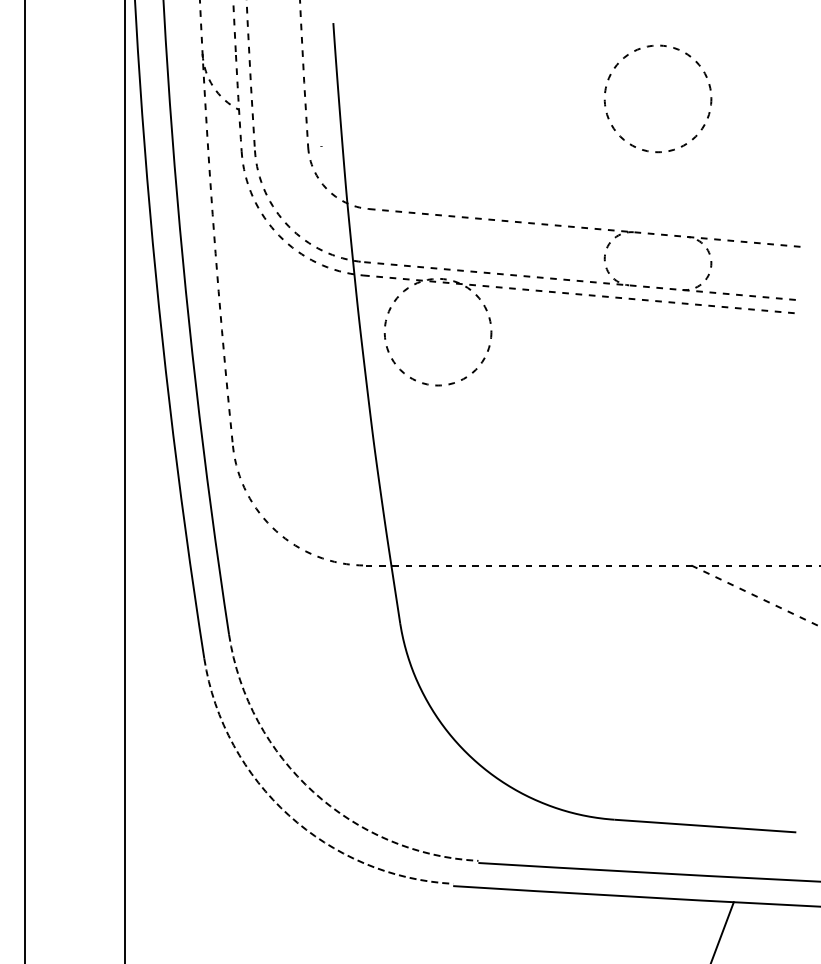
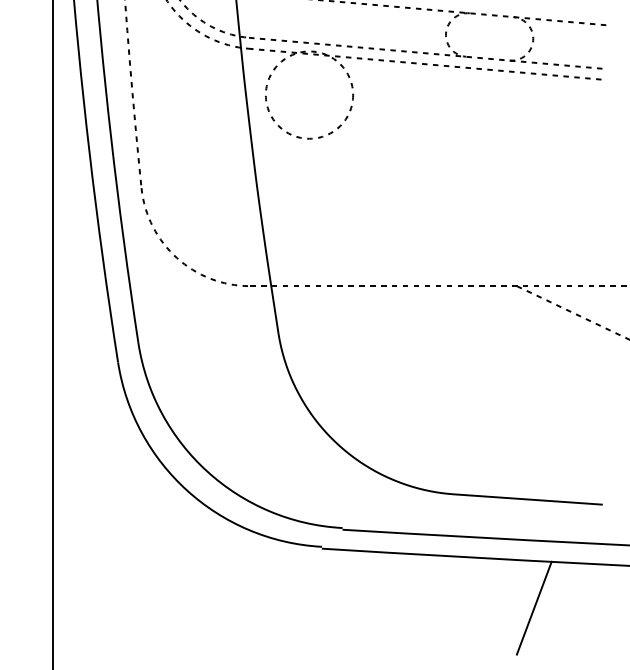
arc: (313, 792) -> (207, 472), dashed -> solid
arc: (288, 815) -> (187, 490), dashed -> solid

